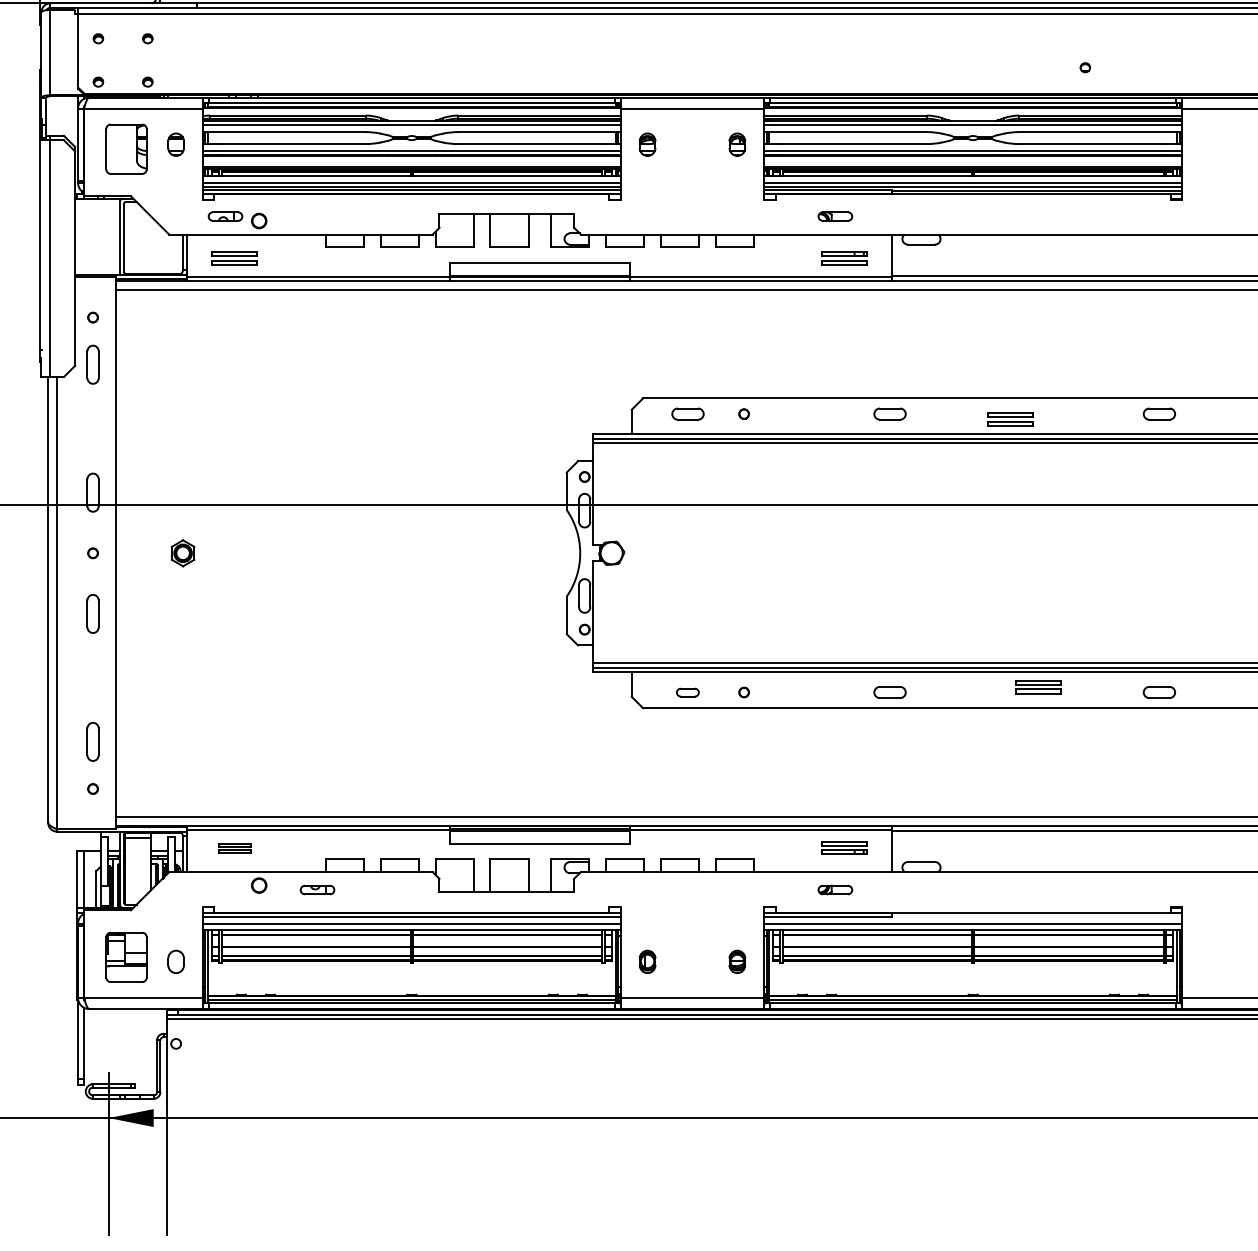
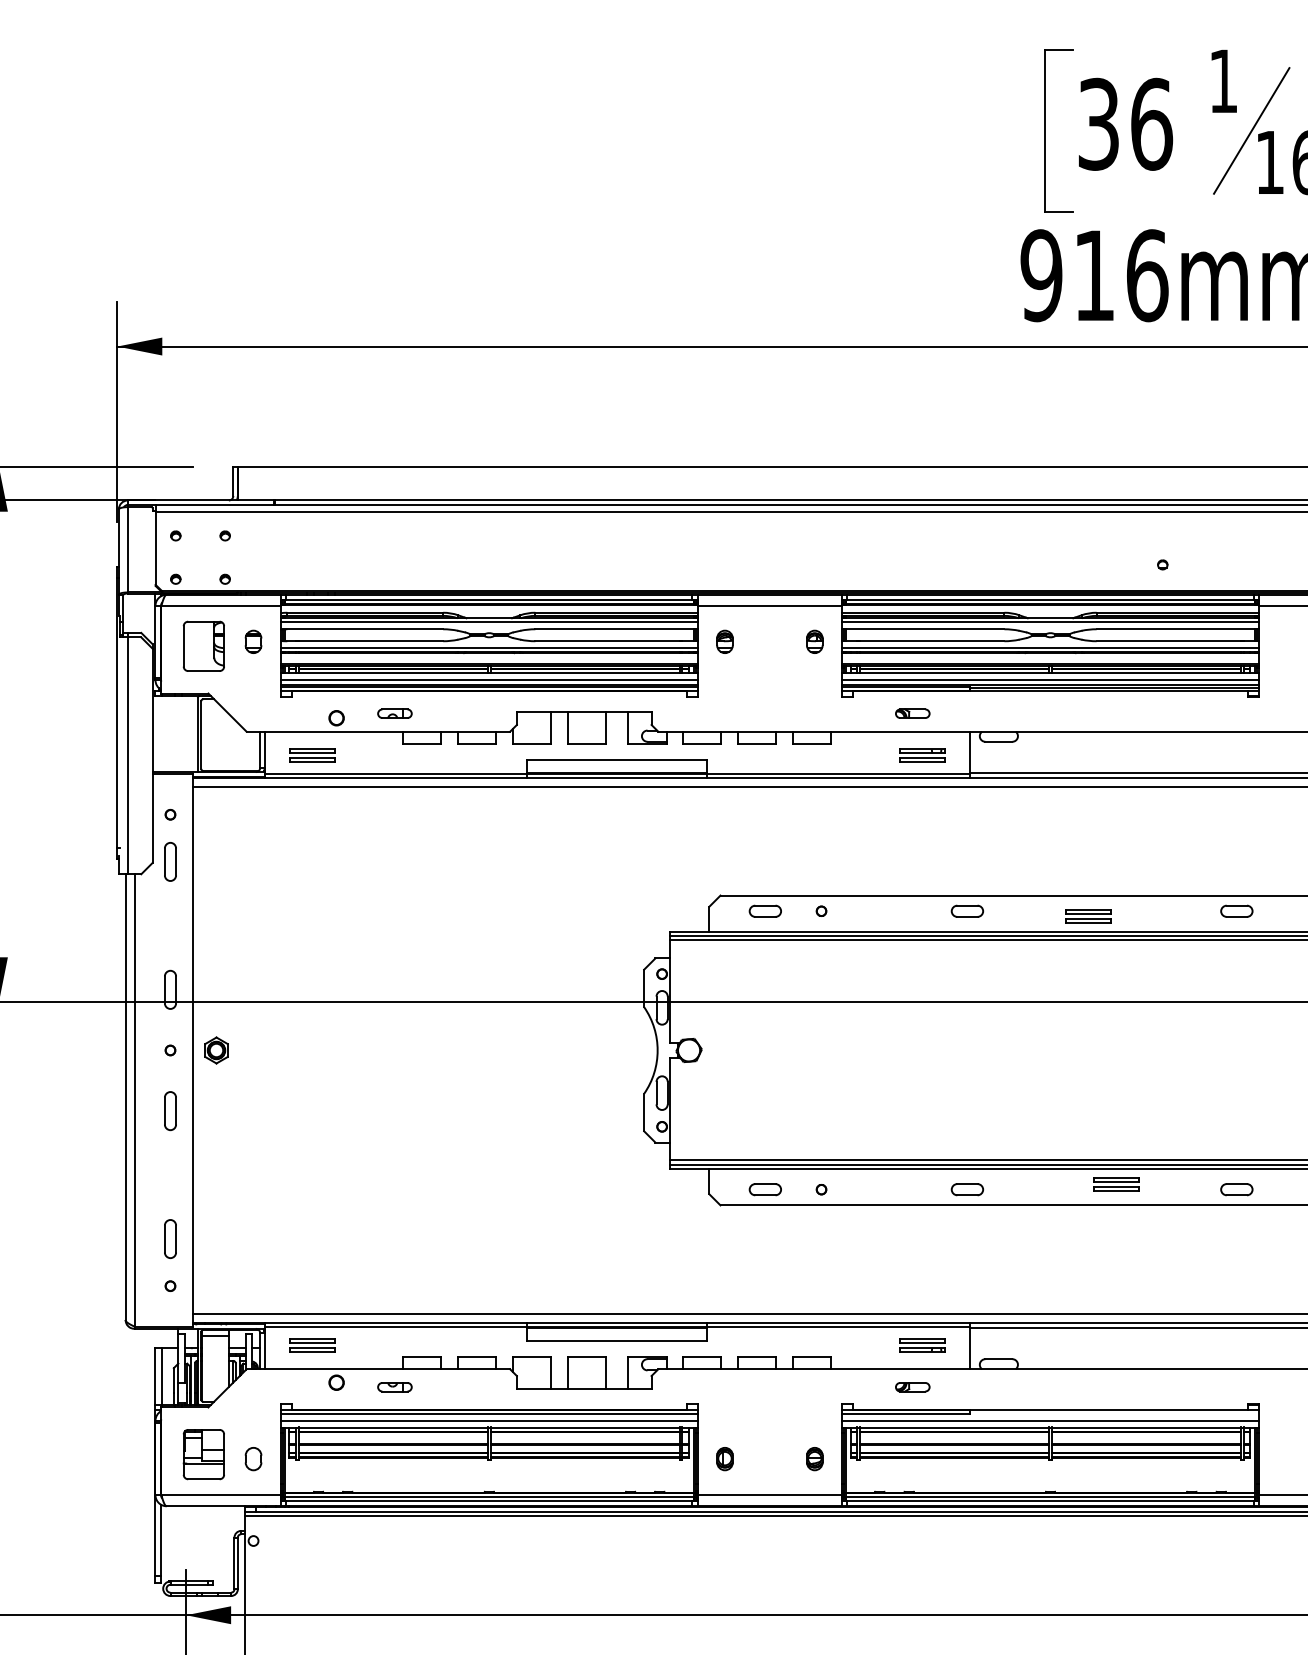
part: (225, 216) -> (394, 713), moved
part: (183, 553) -> (216, 1050), moved
part: (687, 692) -> (764, 1189), size x1.43
part: (235, 848) -> (312, 1345), size x1.43

